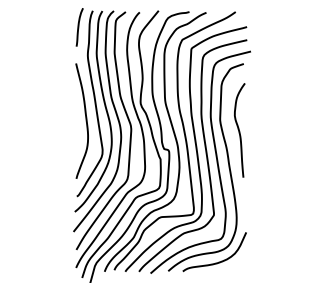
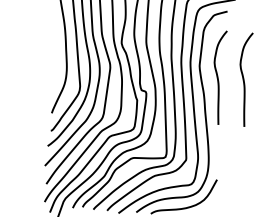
curve: (265, 130) -> (244, 79), added

